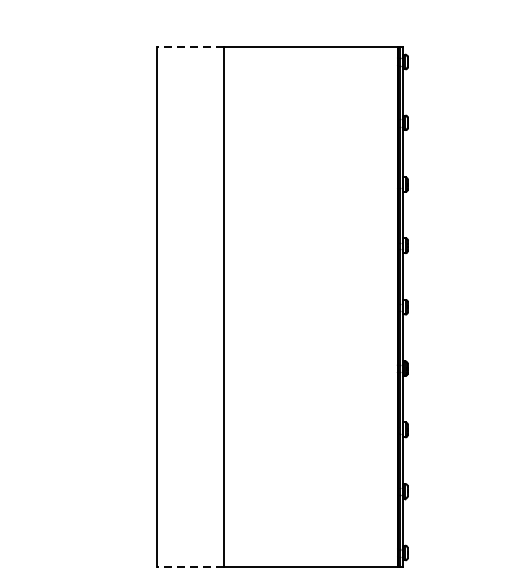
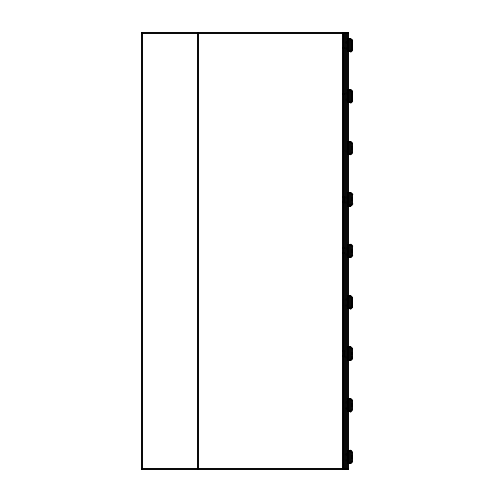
line: (190, 47) -> (169, 33), dashed -> solid
line: (190, 566) -> (169, 468), dashed -> solid

